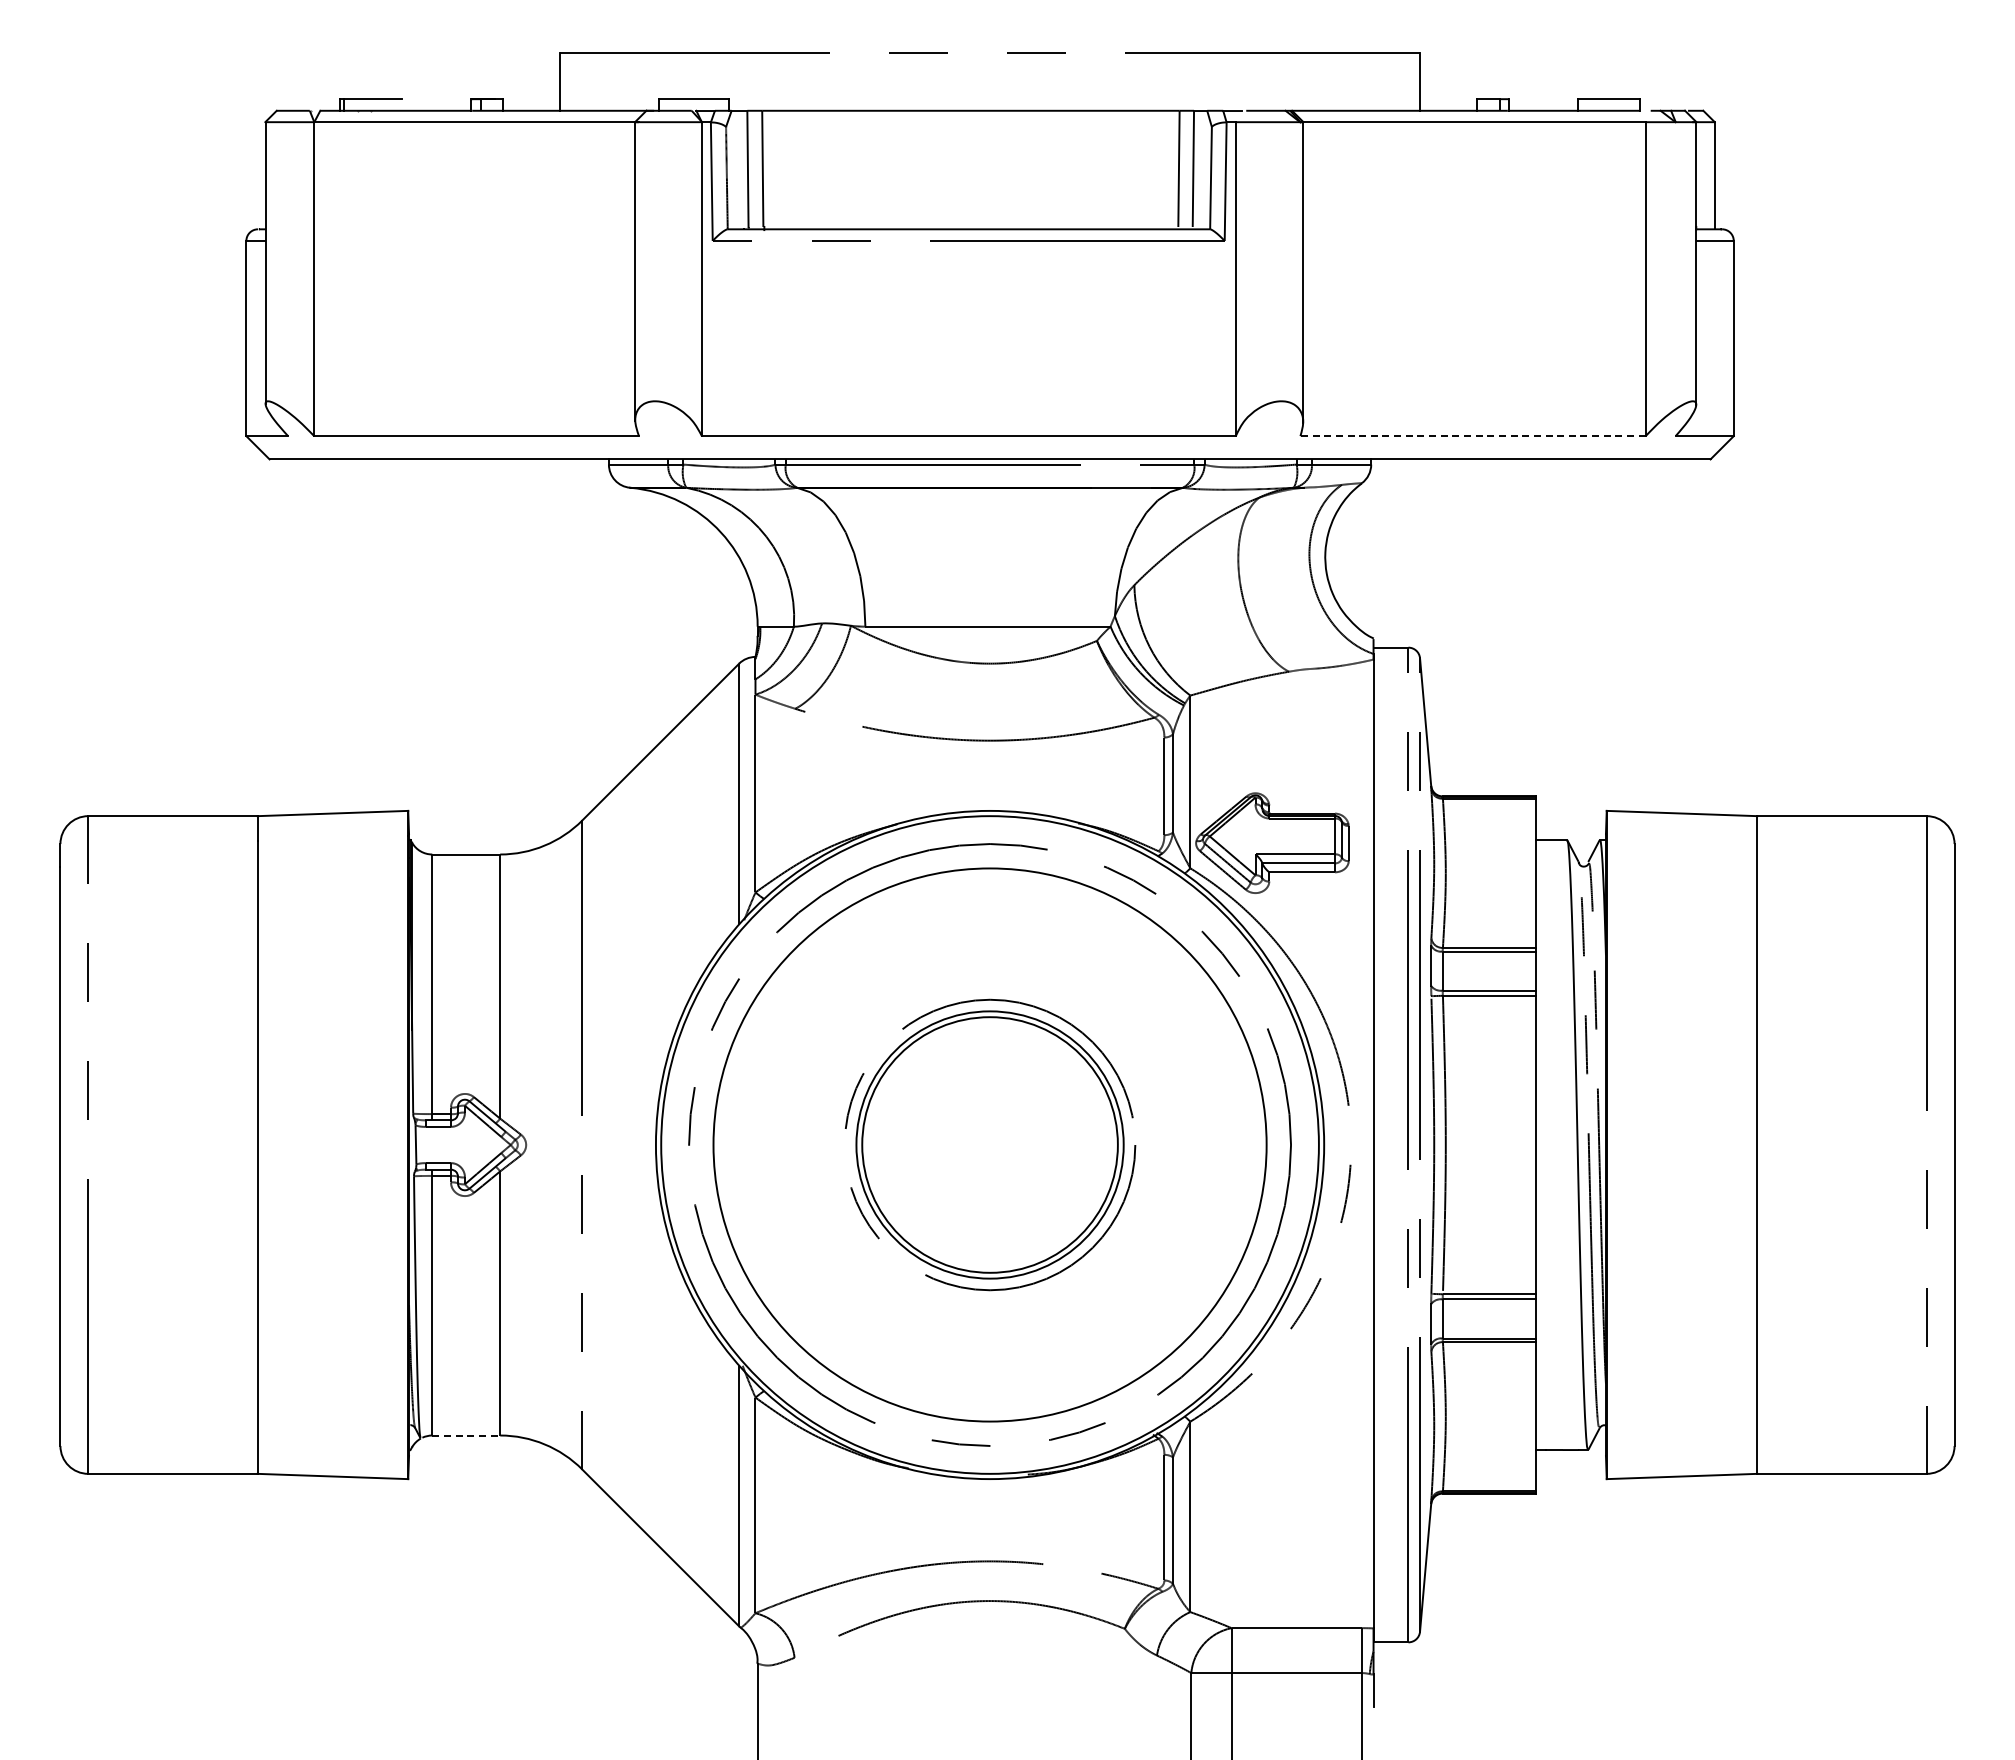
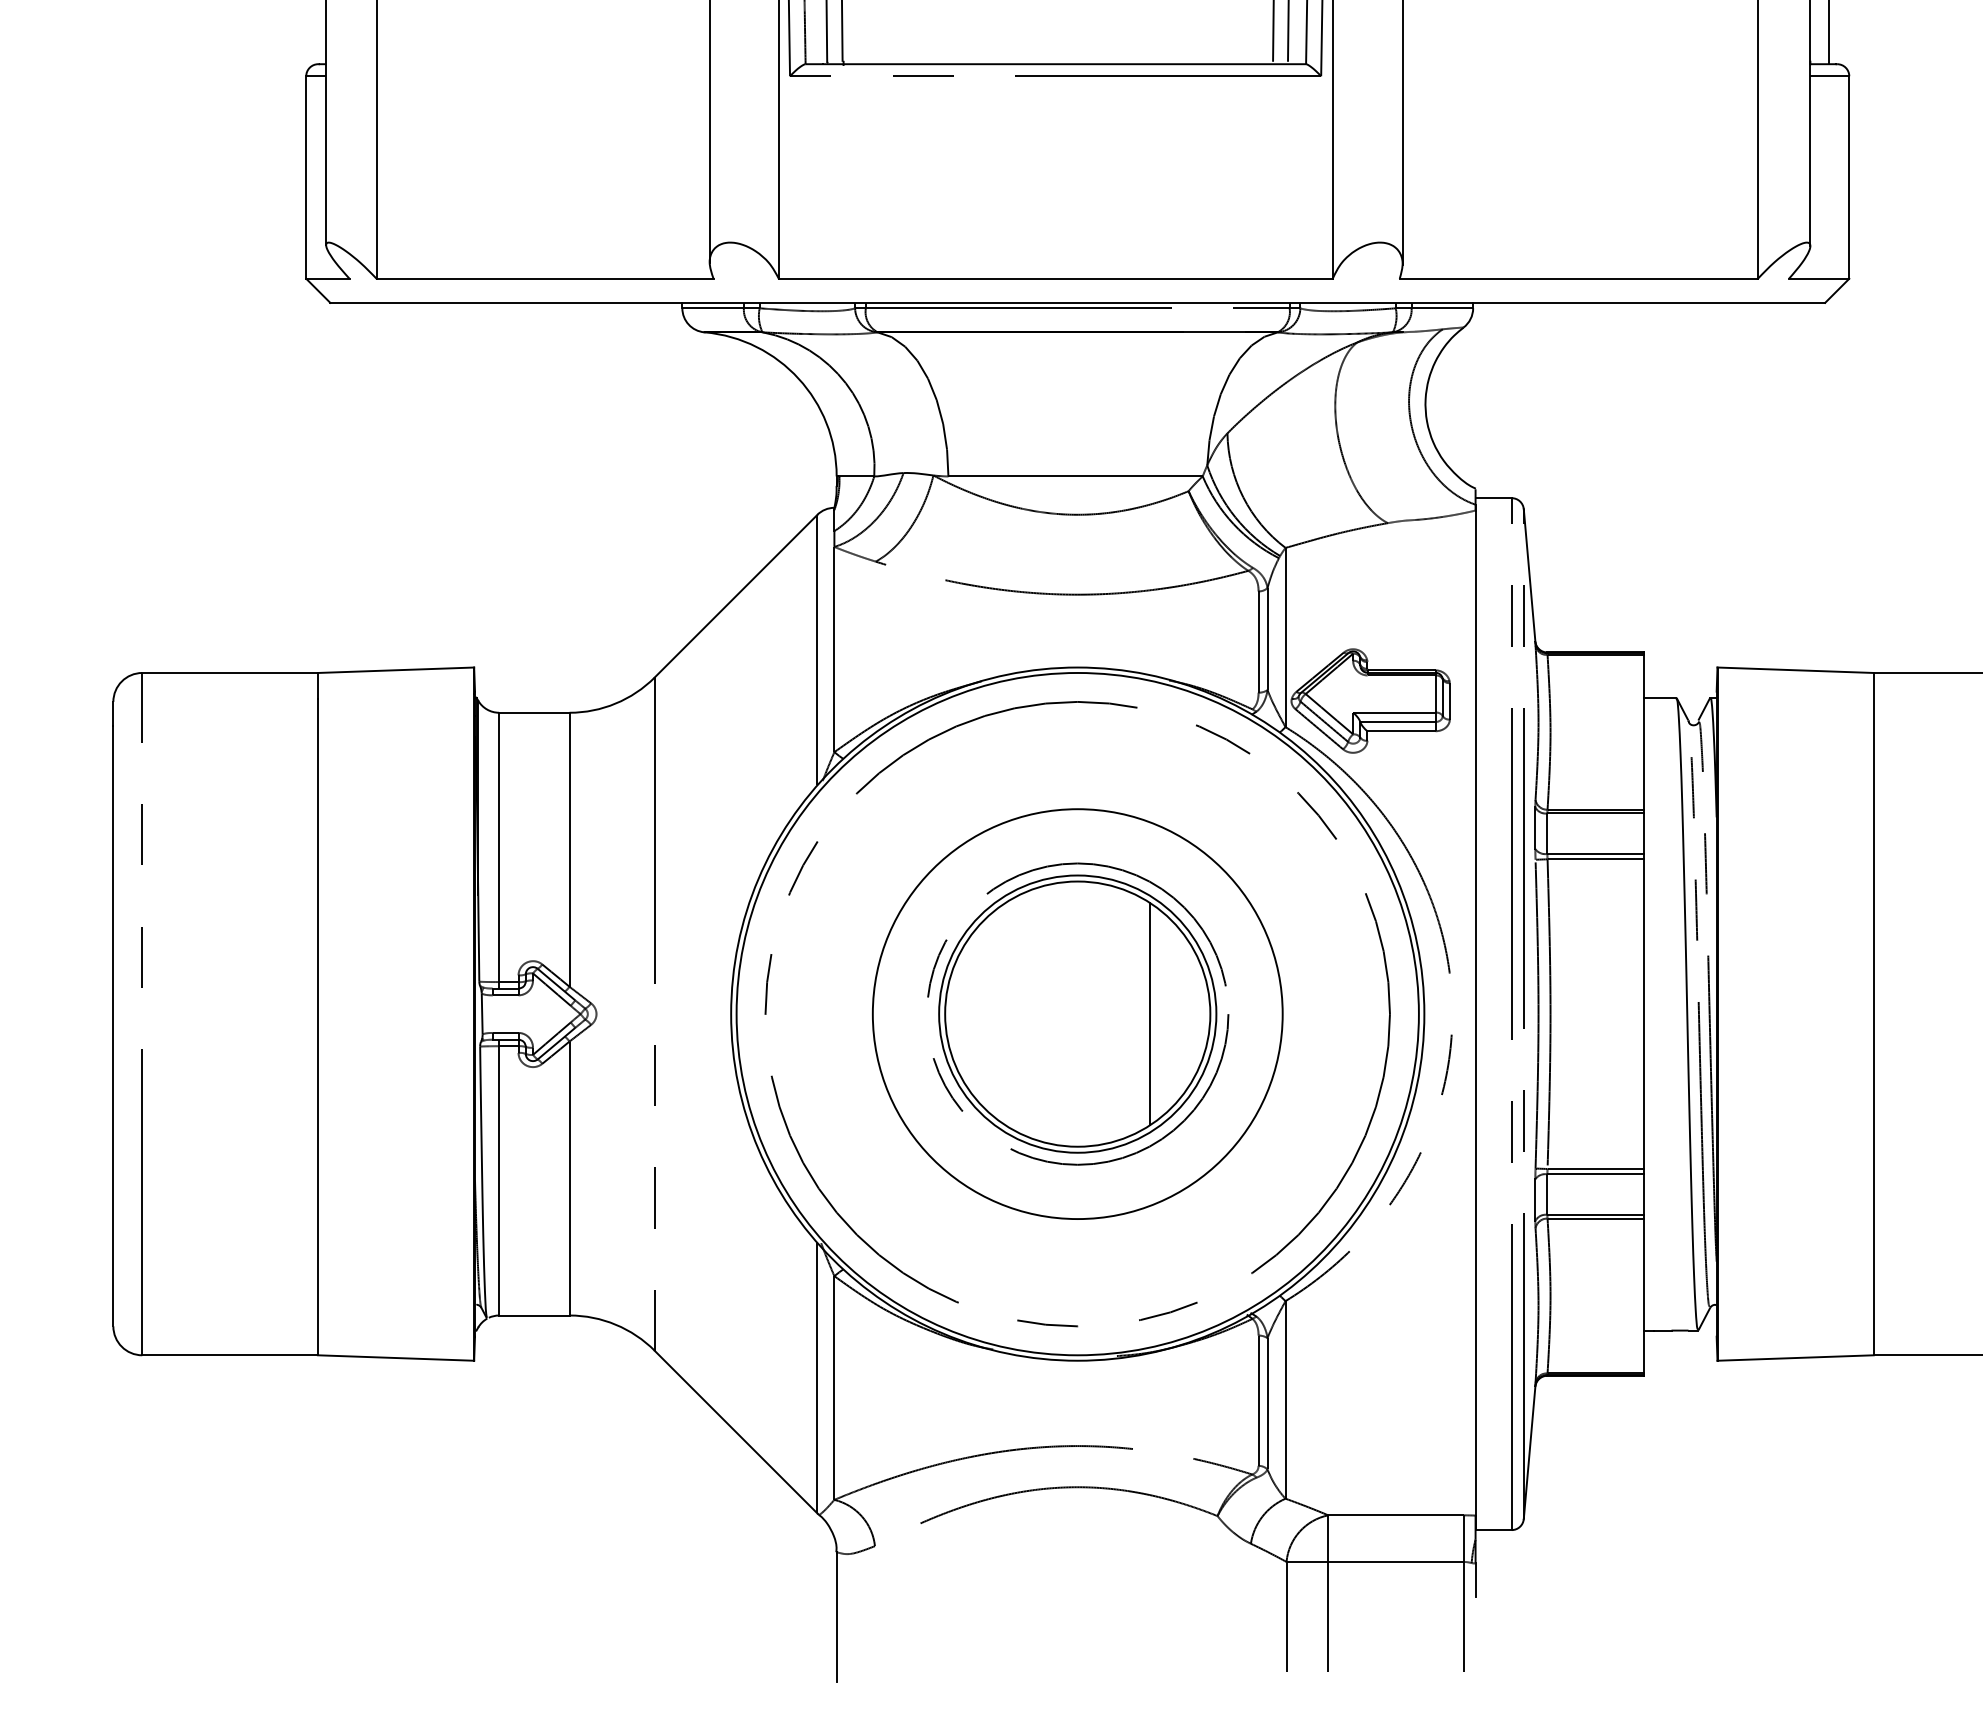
line: (1473, 436) -> (1579, 279), dashed -> solid
circle: (989, 1144) -> (1077, 1013), size x0.71
line: (1060, 1145) -> (1150, 1014), added
line: (466, 1435) -> (534, 1315), dashed -> solid

